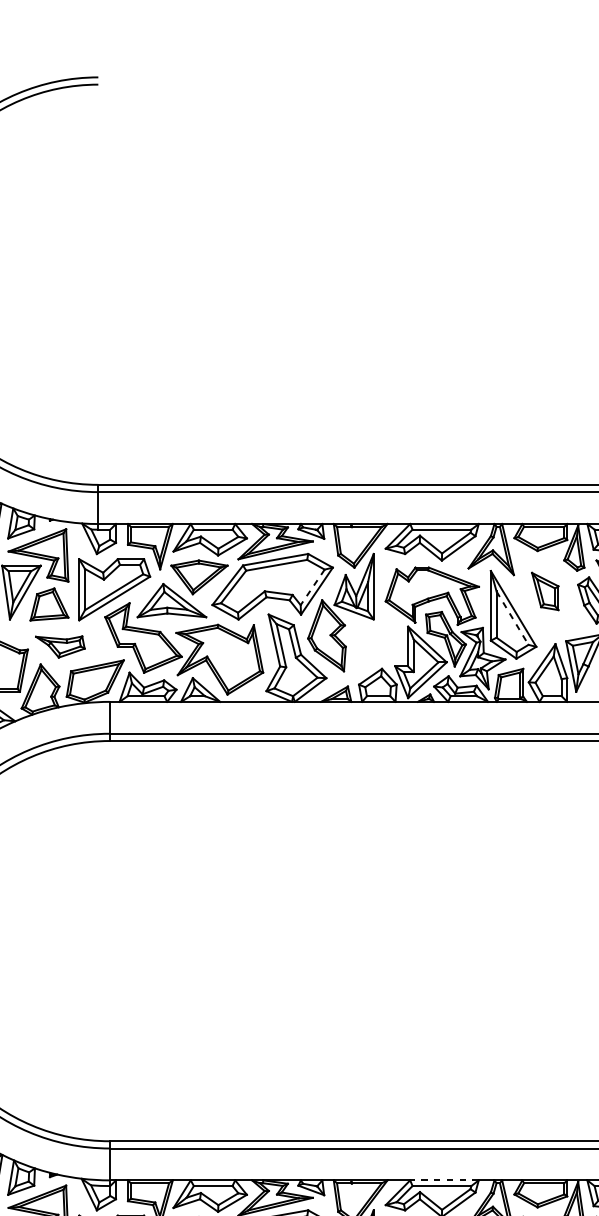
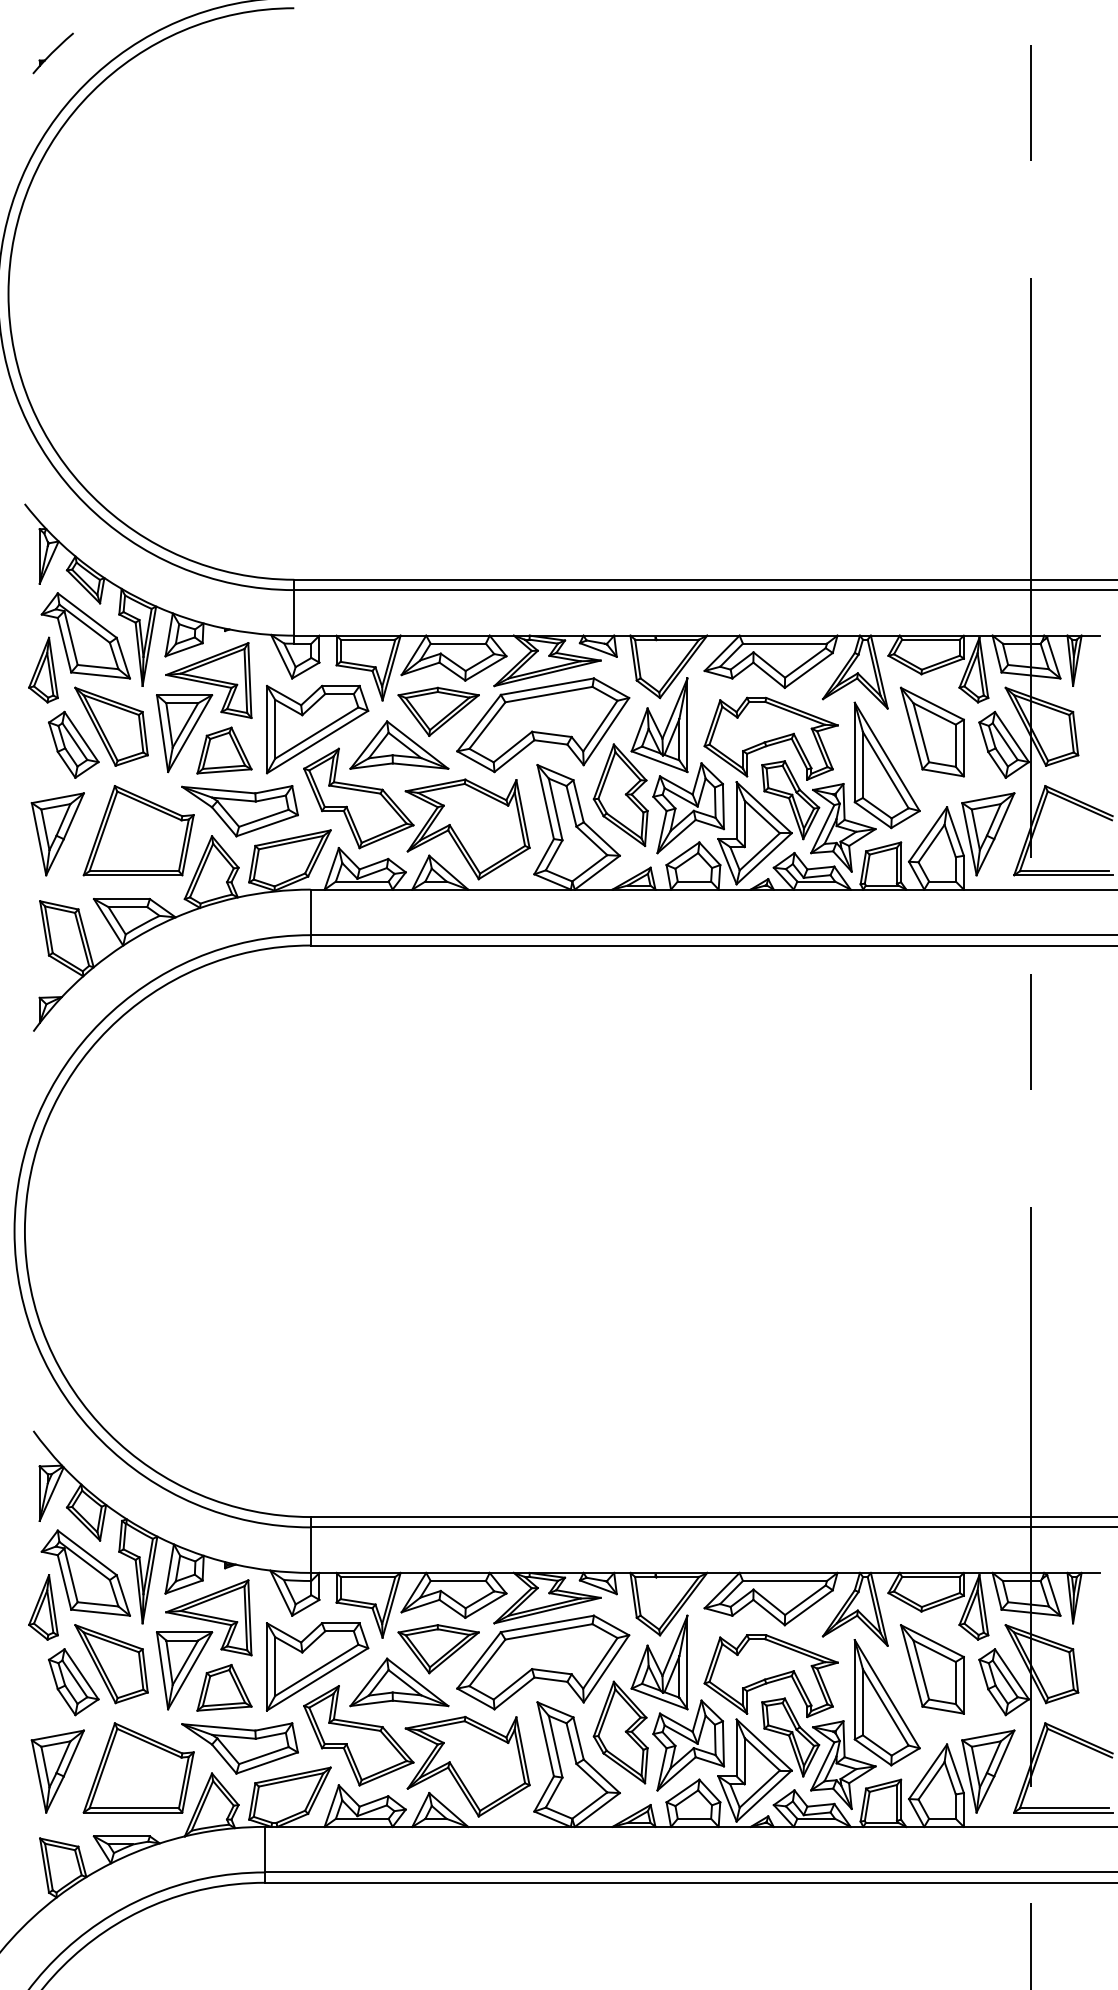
line: (312, 587) -> (600, 726), dashed -> solid
part: (545, 591) -> (932, 731), size x1.67
line: (513, 618) -> (886, 770), dashed -> solid
part: (374, 645) -> (688, 808), added
part: (59, 647) -> (239, 811), size x1.67
line: (444, 1180) -> (788, 1572), dashed -> solid

